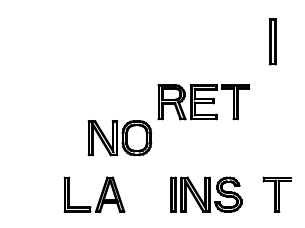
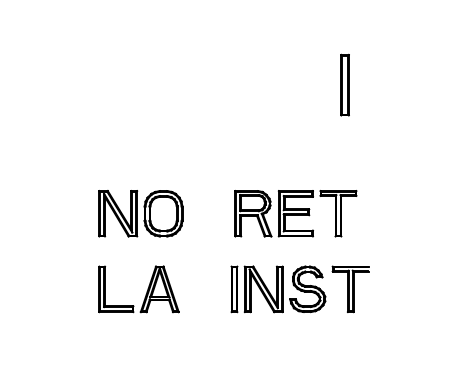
part: (203, 101) -> (295, 213), moved
part: (206, 194) -> (278, 289), moved
part: (100, 196) -> (146, 291), moved

